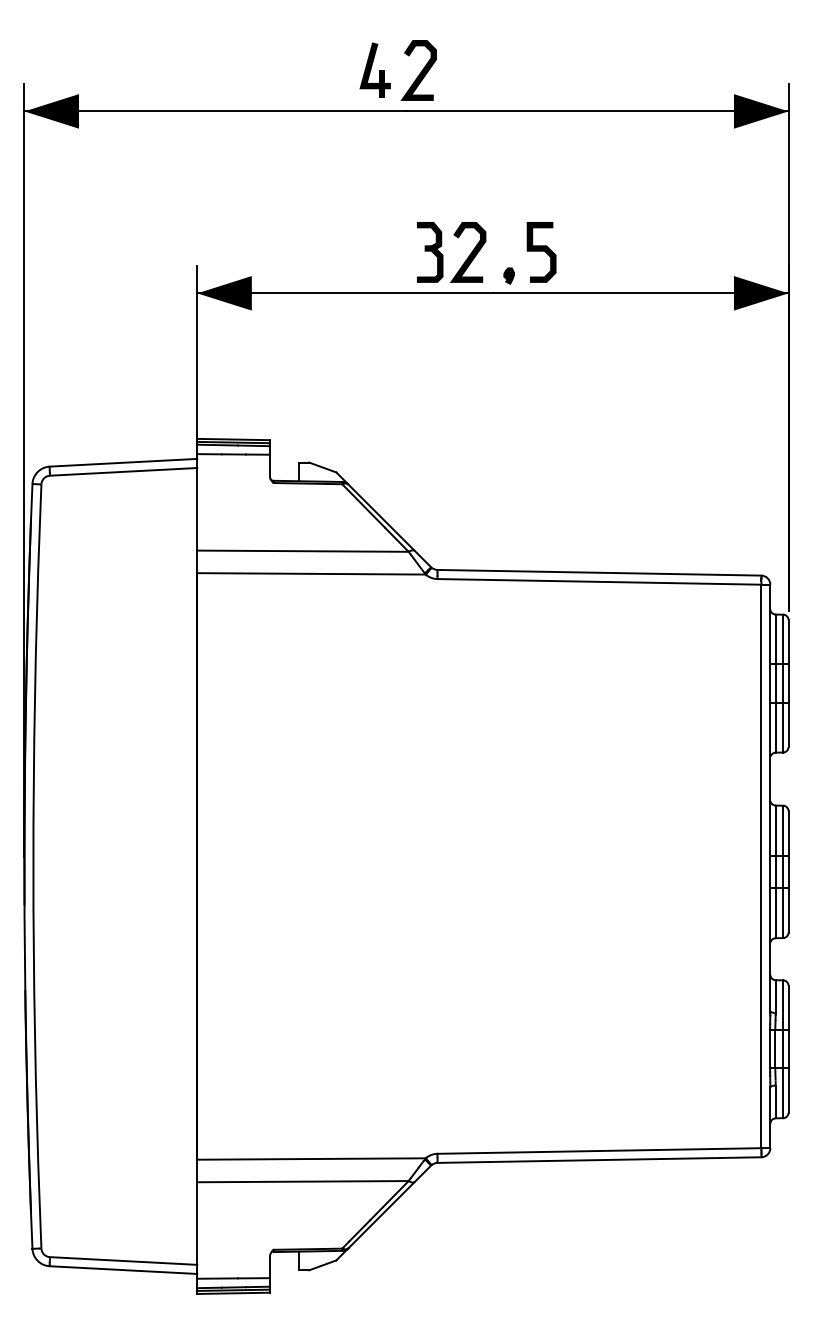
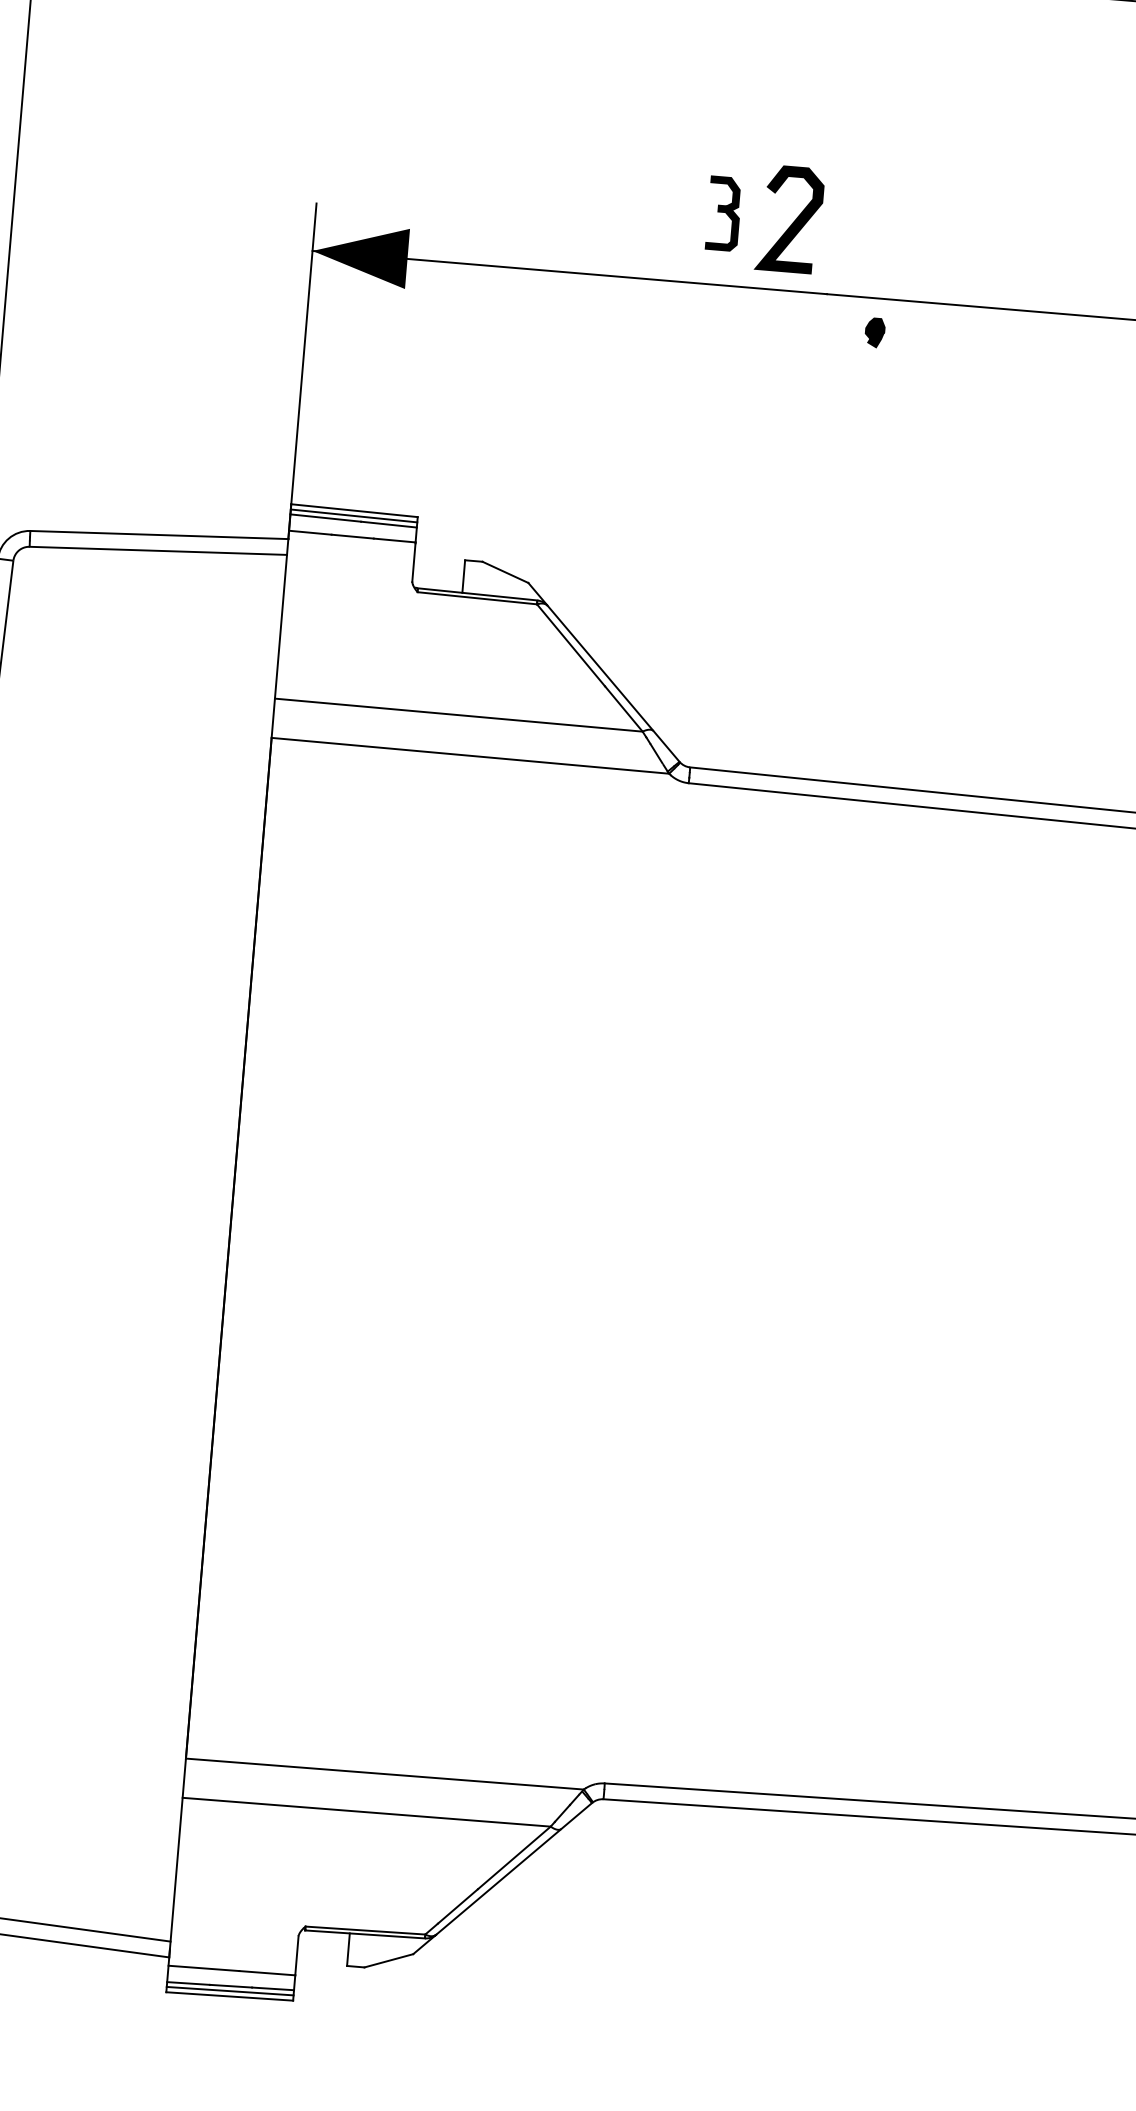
curve: (541, 251) -> (917, 228), removed
part: (430, 252) -> (724, 213), size x0.7
part: (508, 275) -> (873, 331), moved

